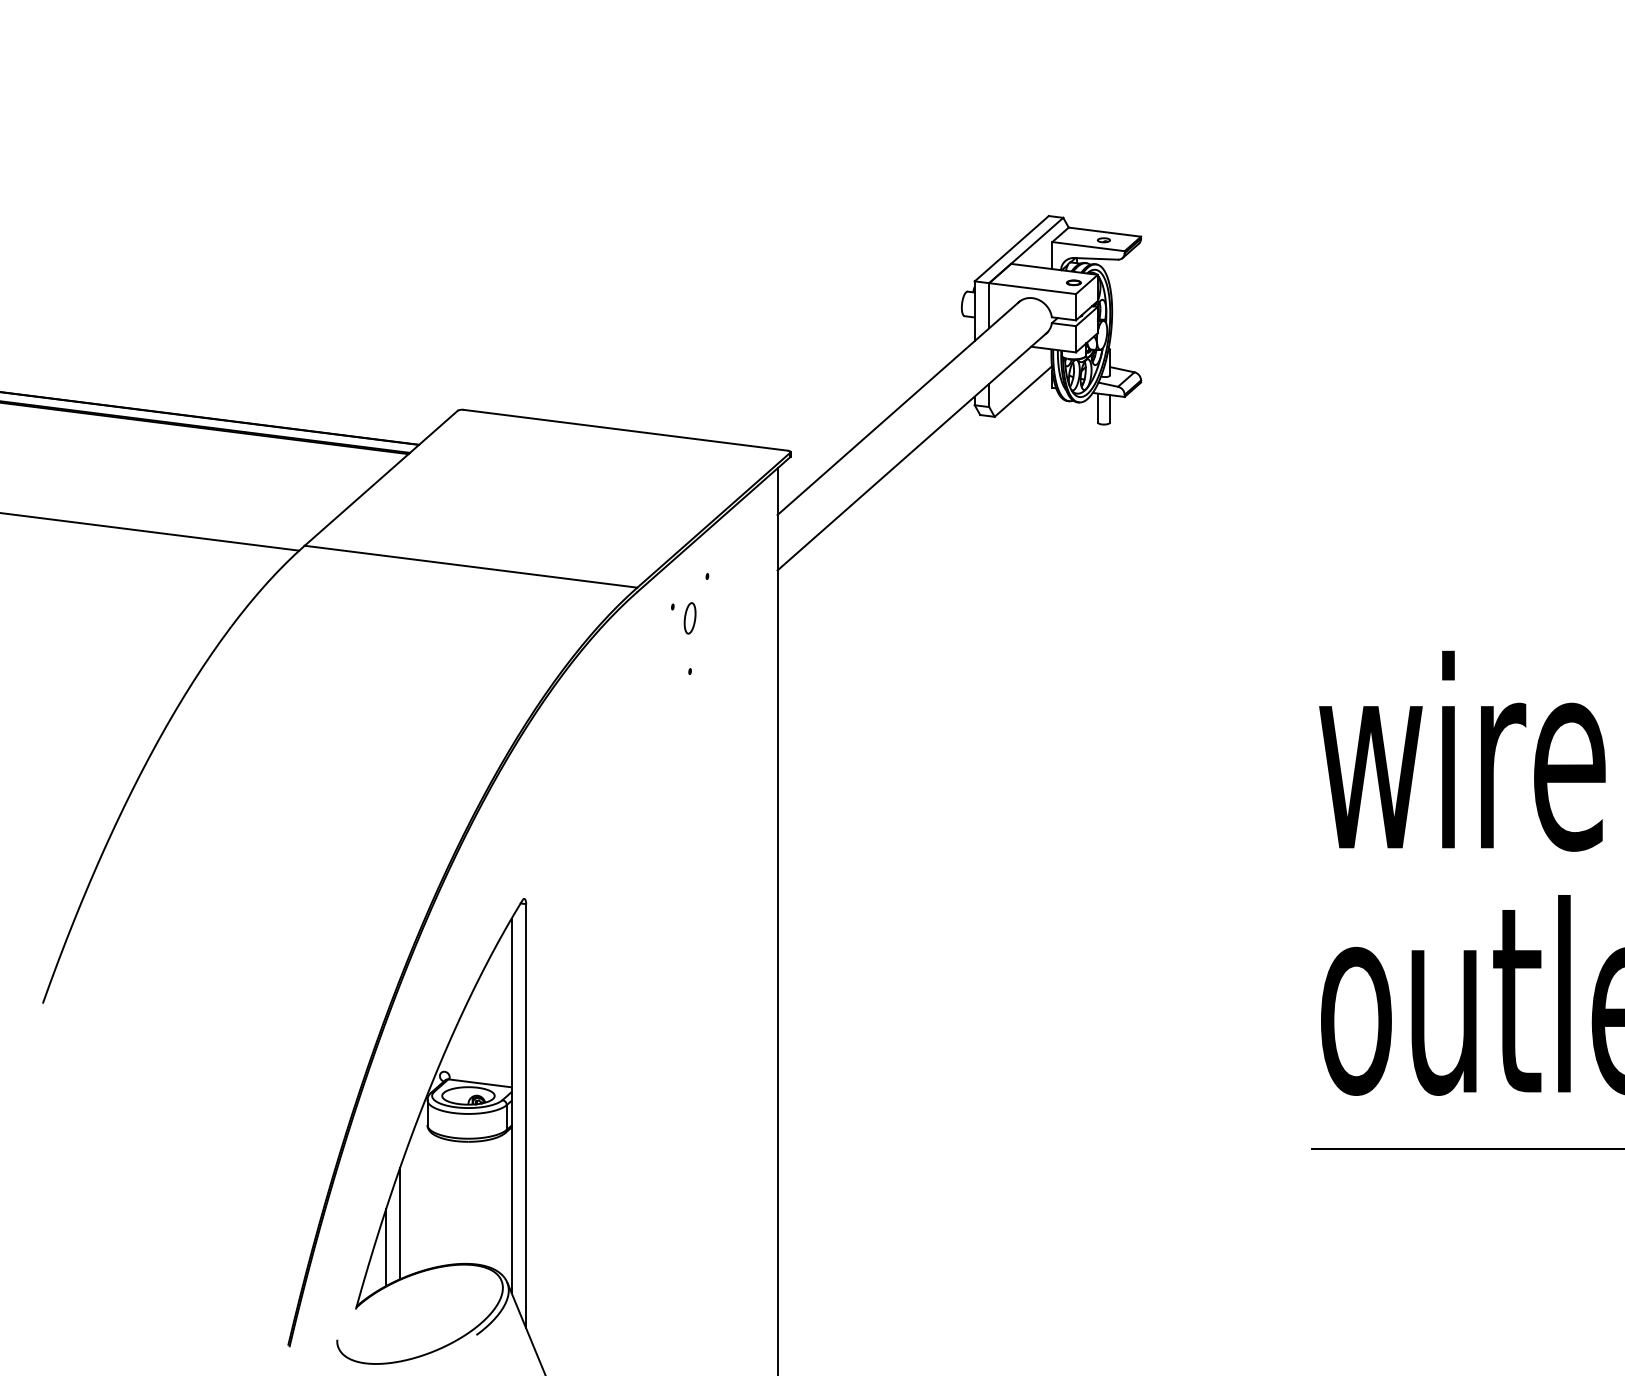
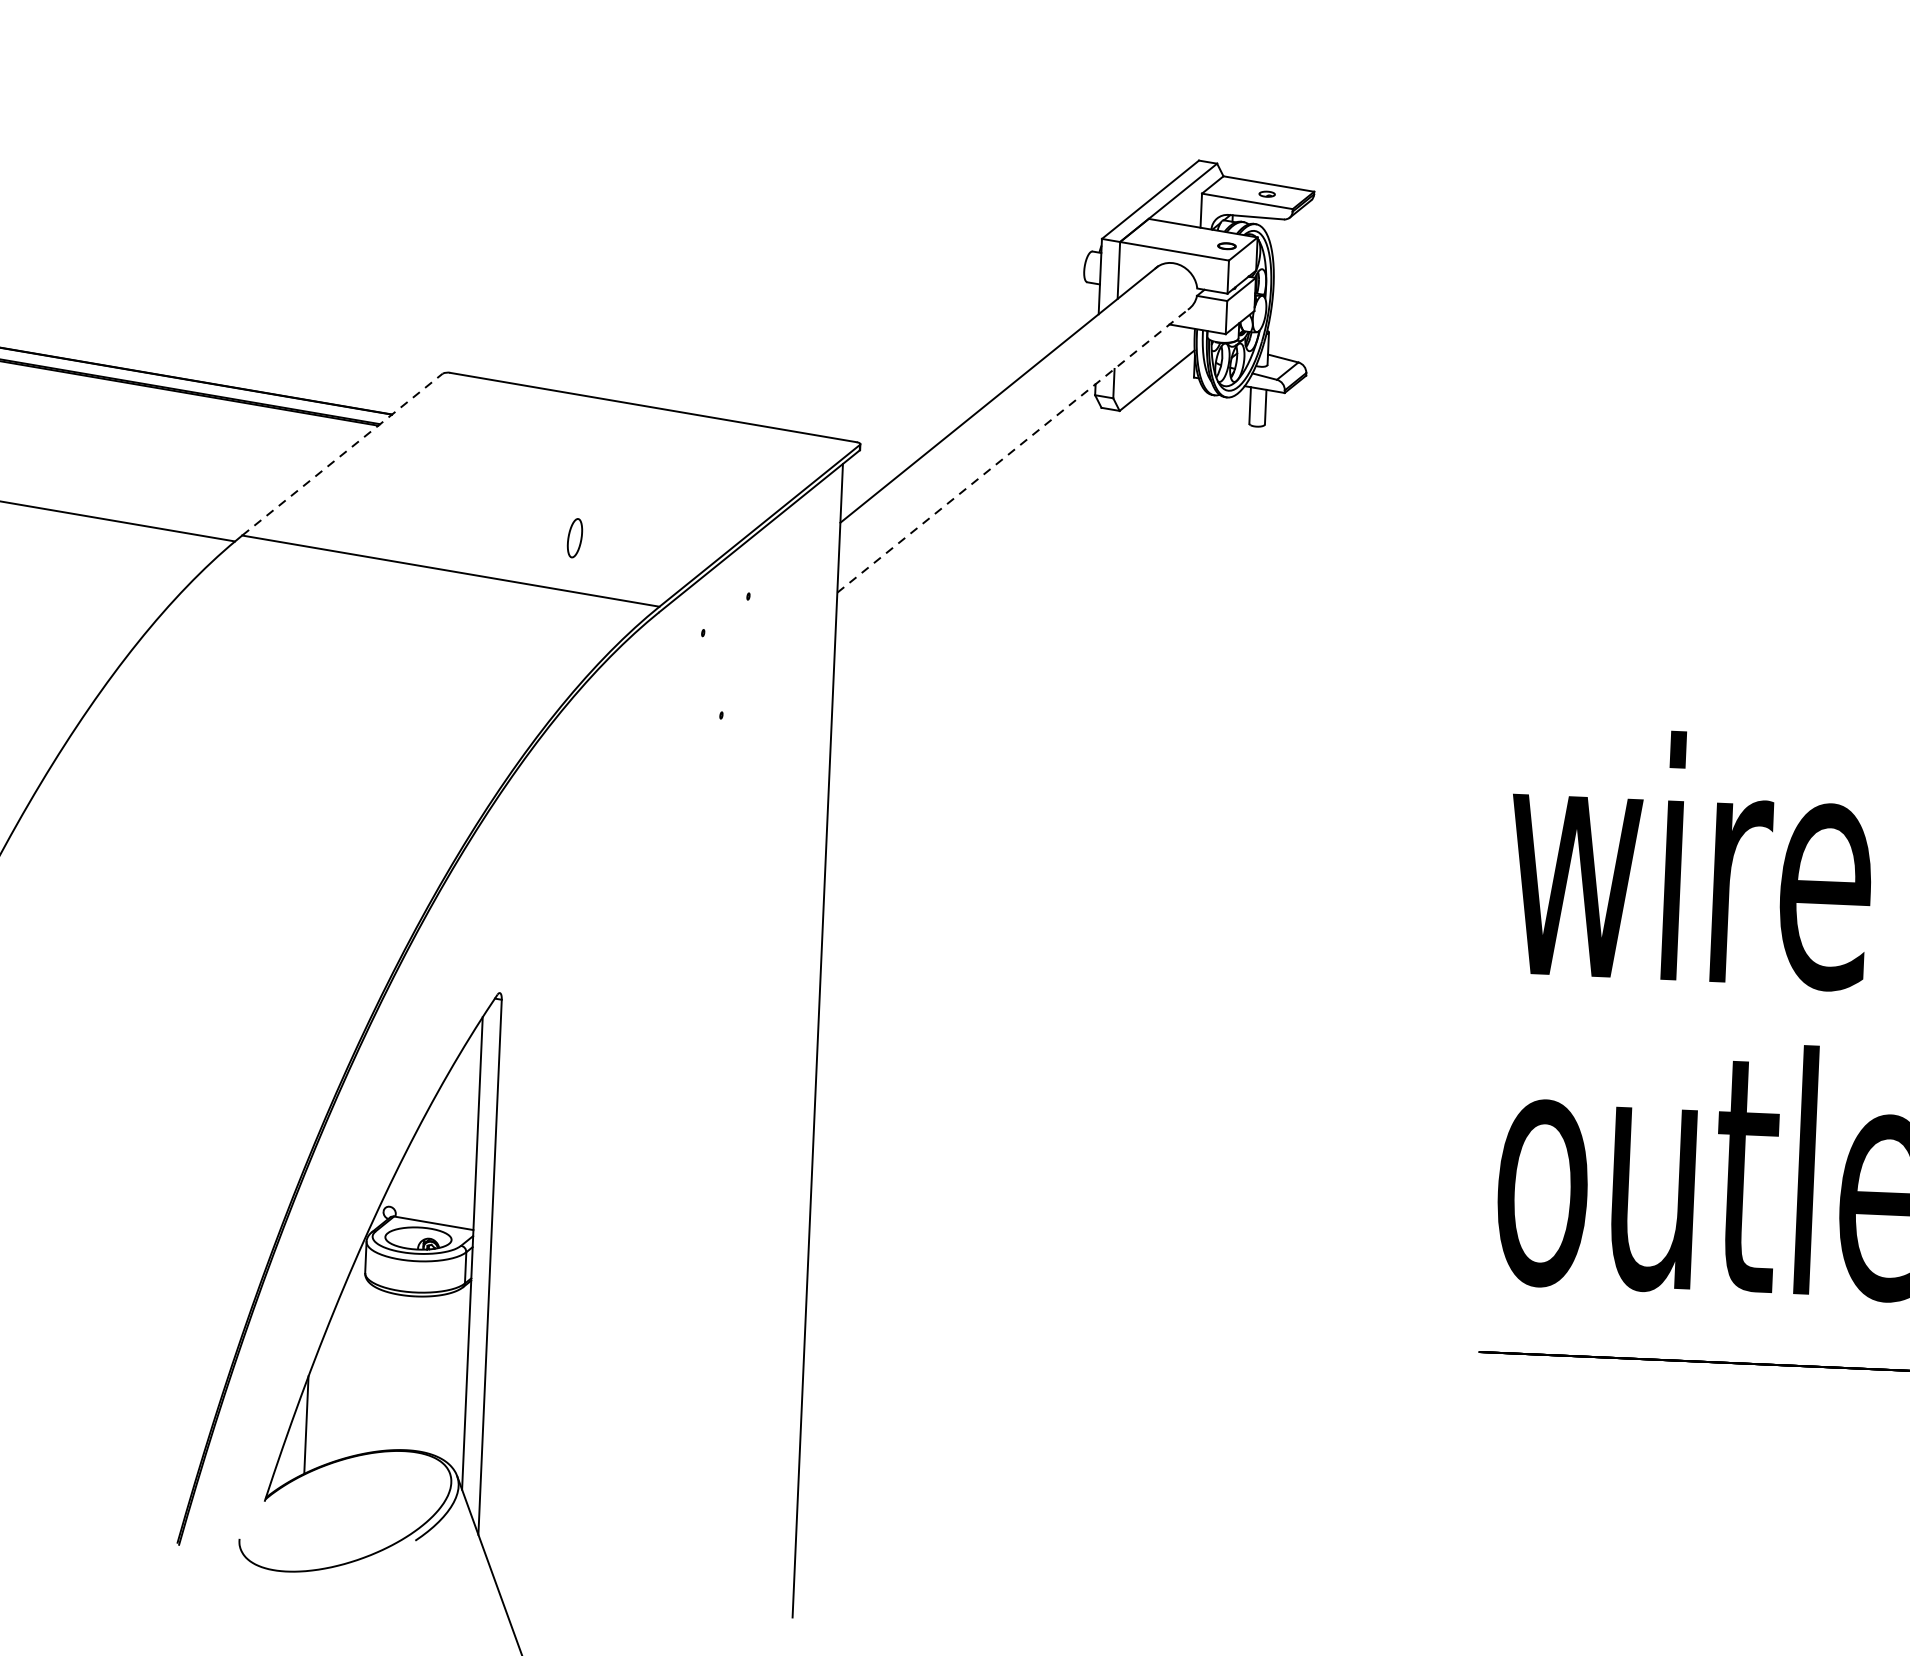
line: (912, 451) -> (1014, 450), solid -> dashed
line: (381, 477) -> (342, 453), solid -> dashed
part: (689, 618) -> (574, 538), moved
line: (399, 1223) -> (324, 1395), removed

